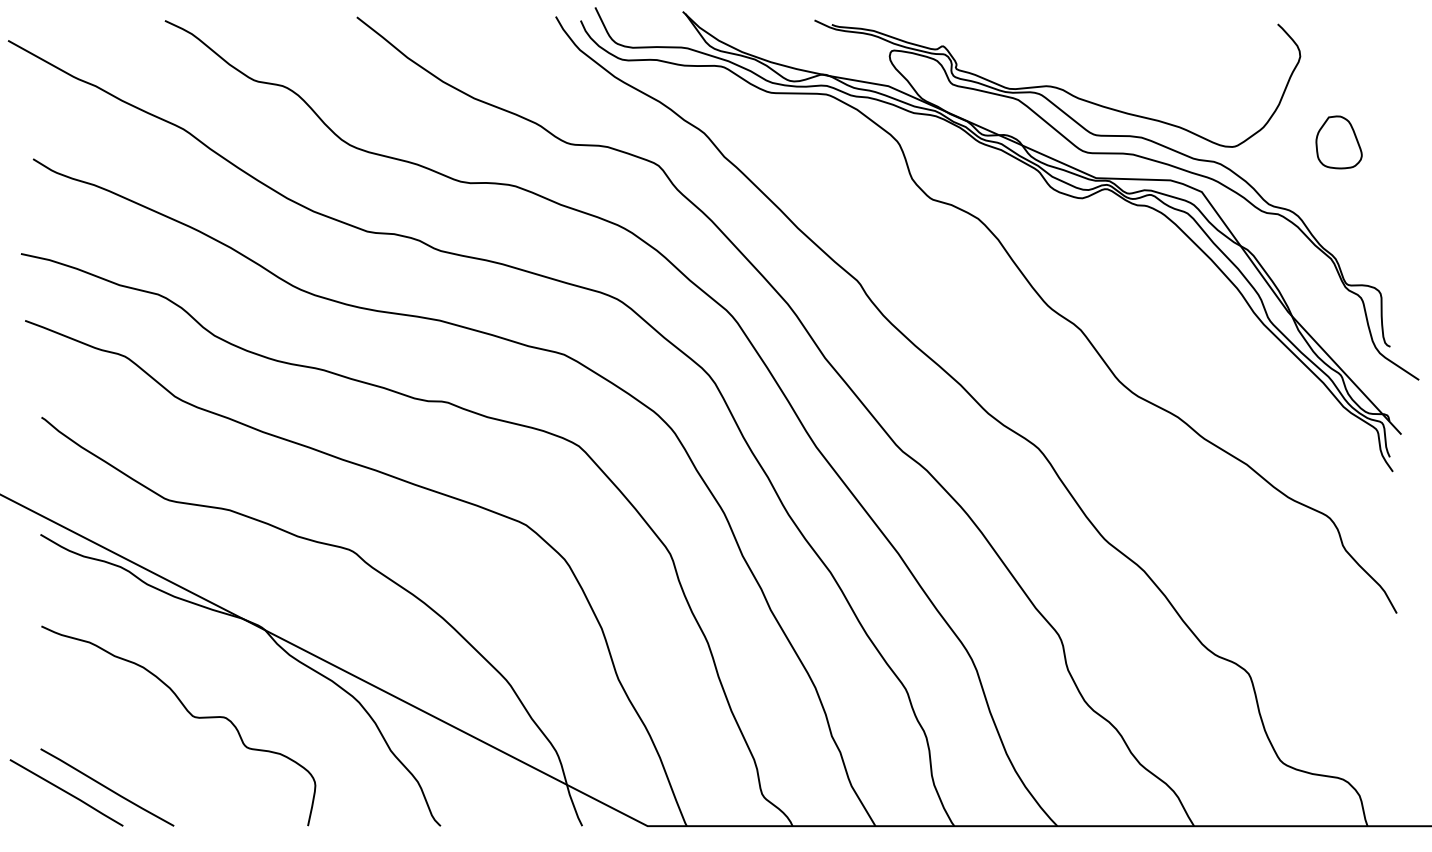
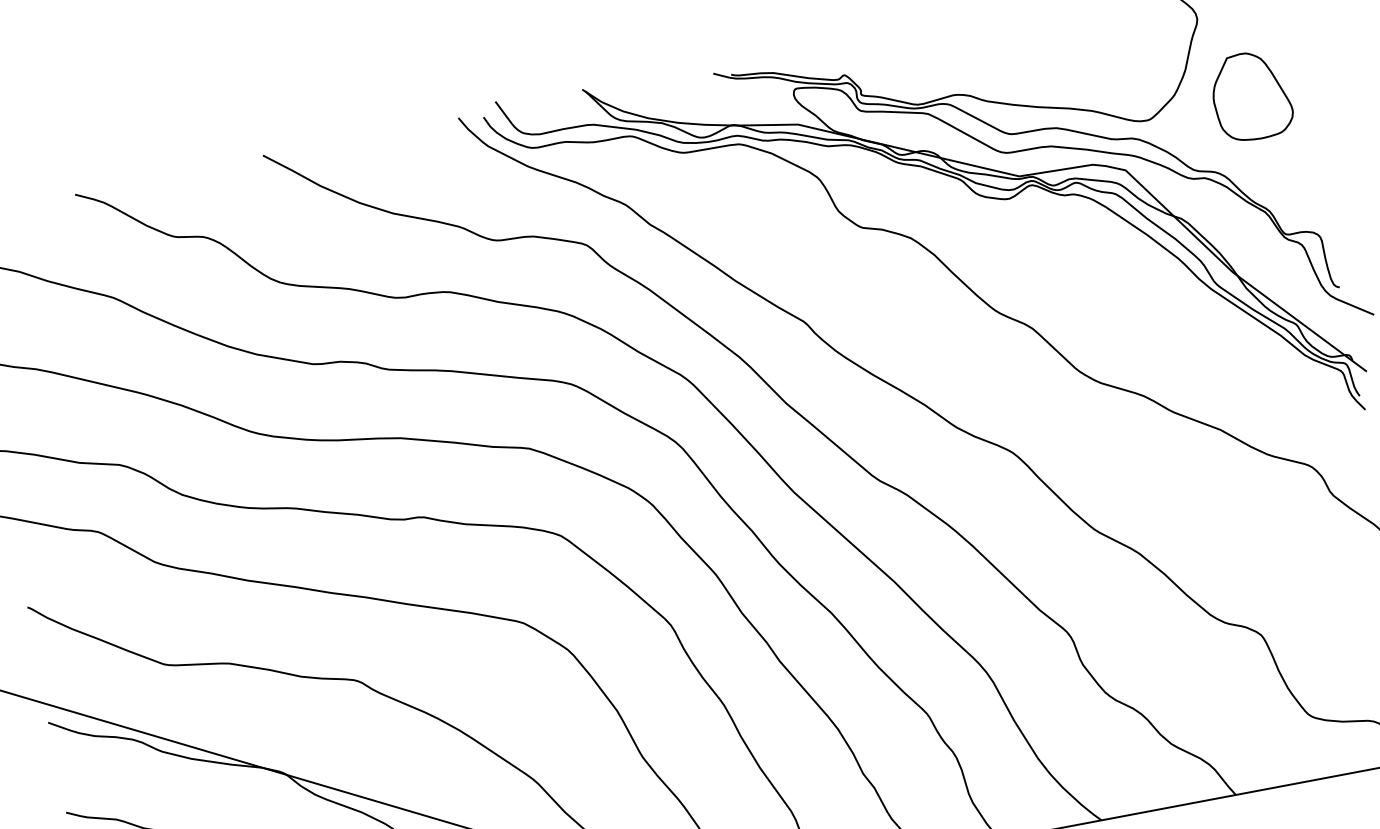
part: (1338, 142) -> (1250, 96), size x1.67

